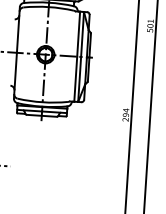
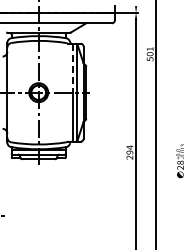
line: (78, 34) -> (72, 68), solid -> dashed

